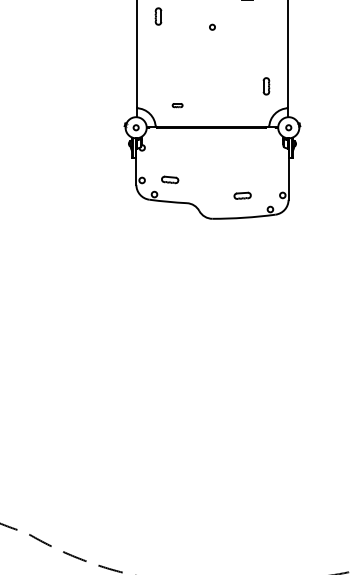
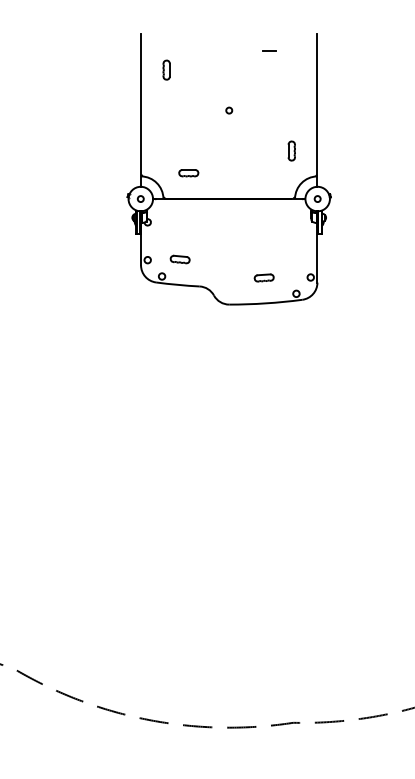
circle: (212, 27) -> (229, 110), moved
part: (177, 105) -> (188, 173), size x1.67

